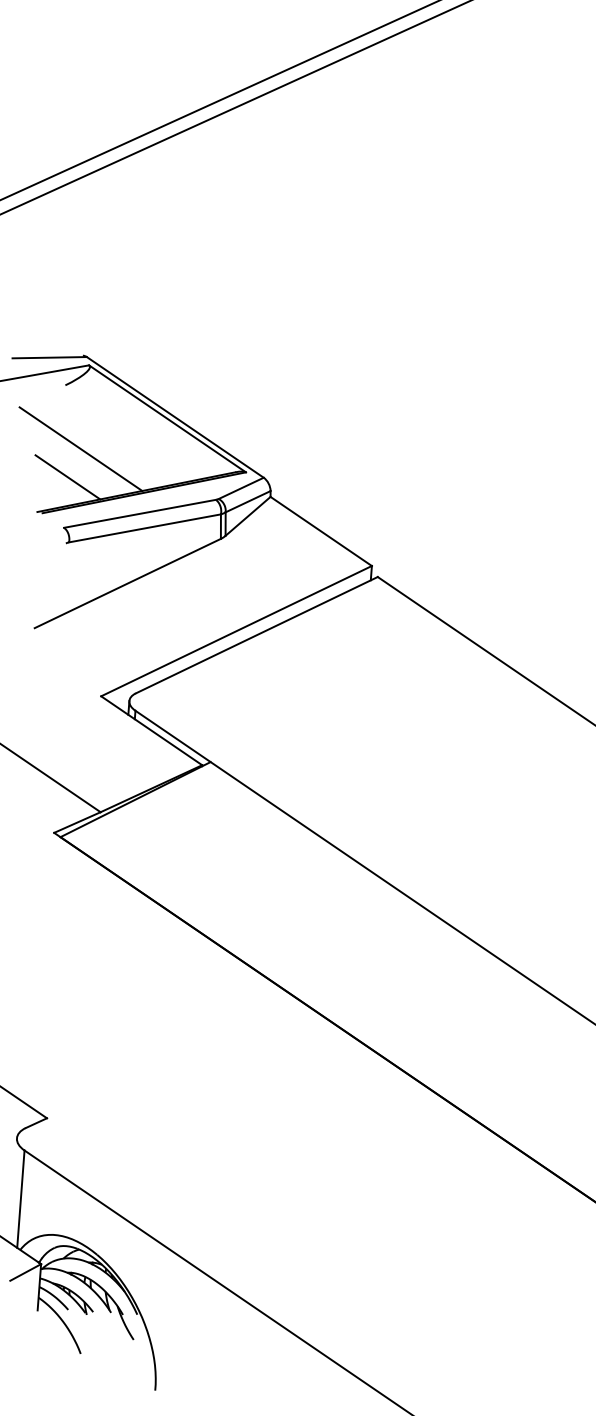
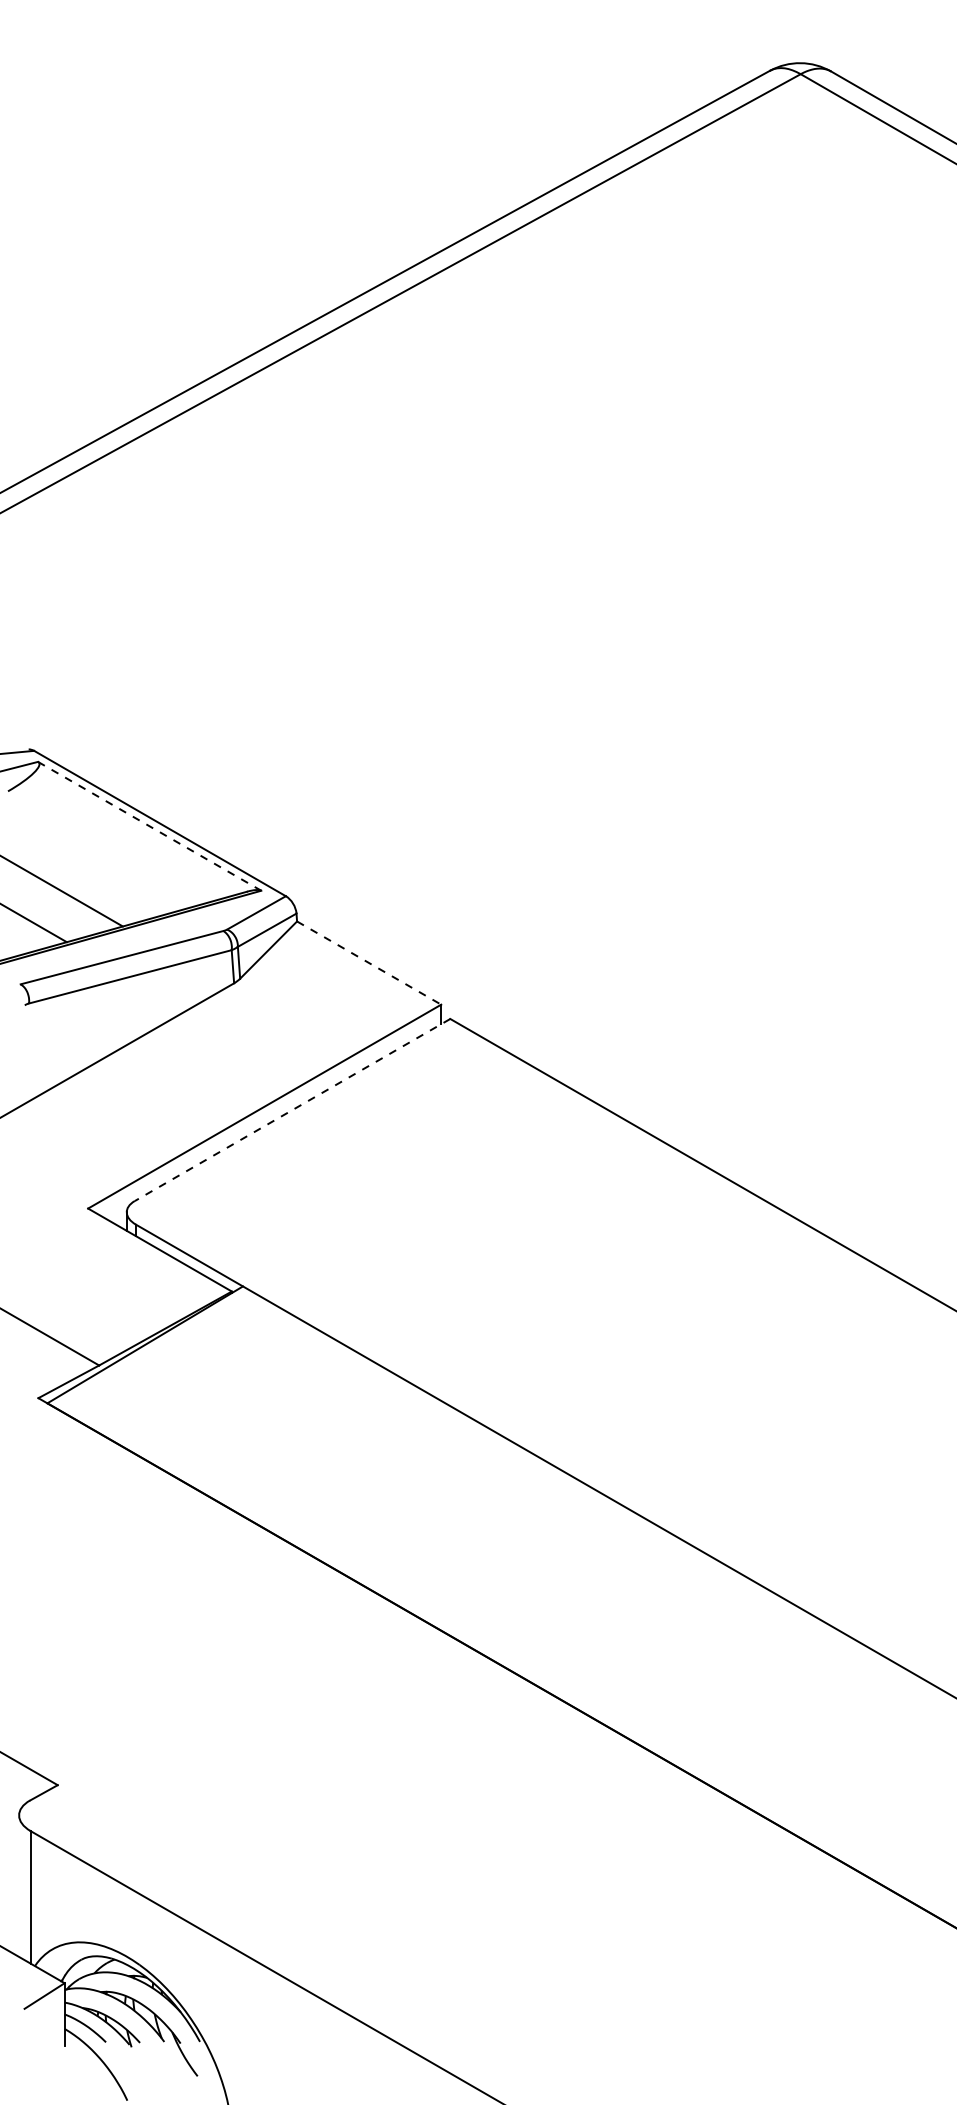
line: (167, 418) -> (149, 826), solid -> dashed
line: (321, 531) -> (369, 963), solid -> dashed
line: (256, 635) -> (292, 1110), solid -> dashed

